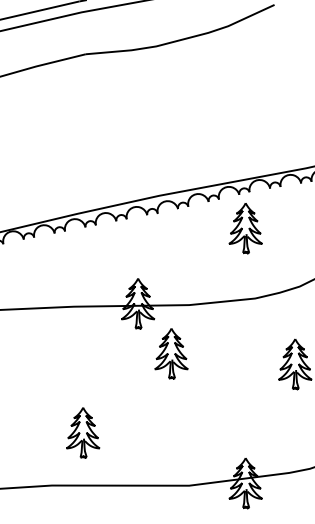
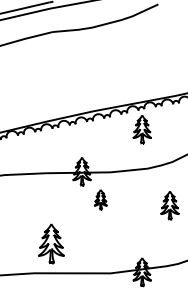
part: (171, 353) -> (100, 199), size x0.7
part: (81, 432) -> (50, 243), size x1.4

